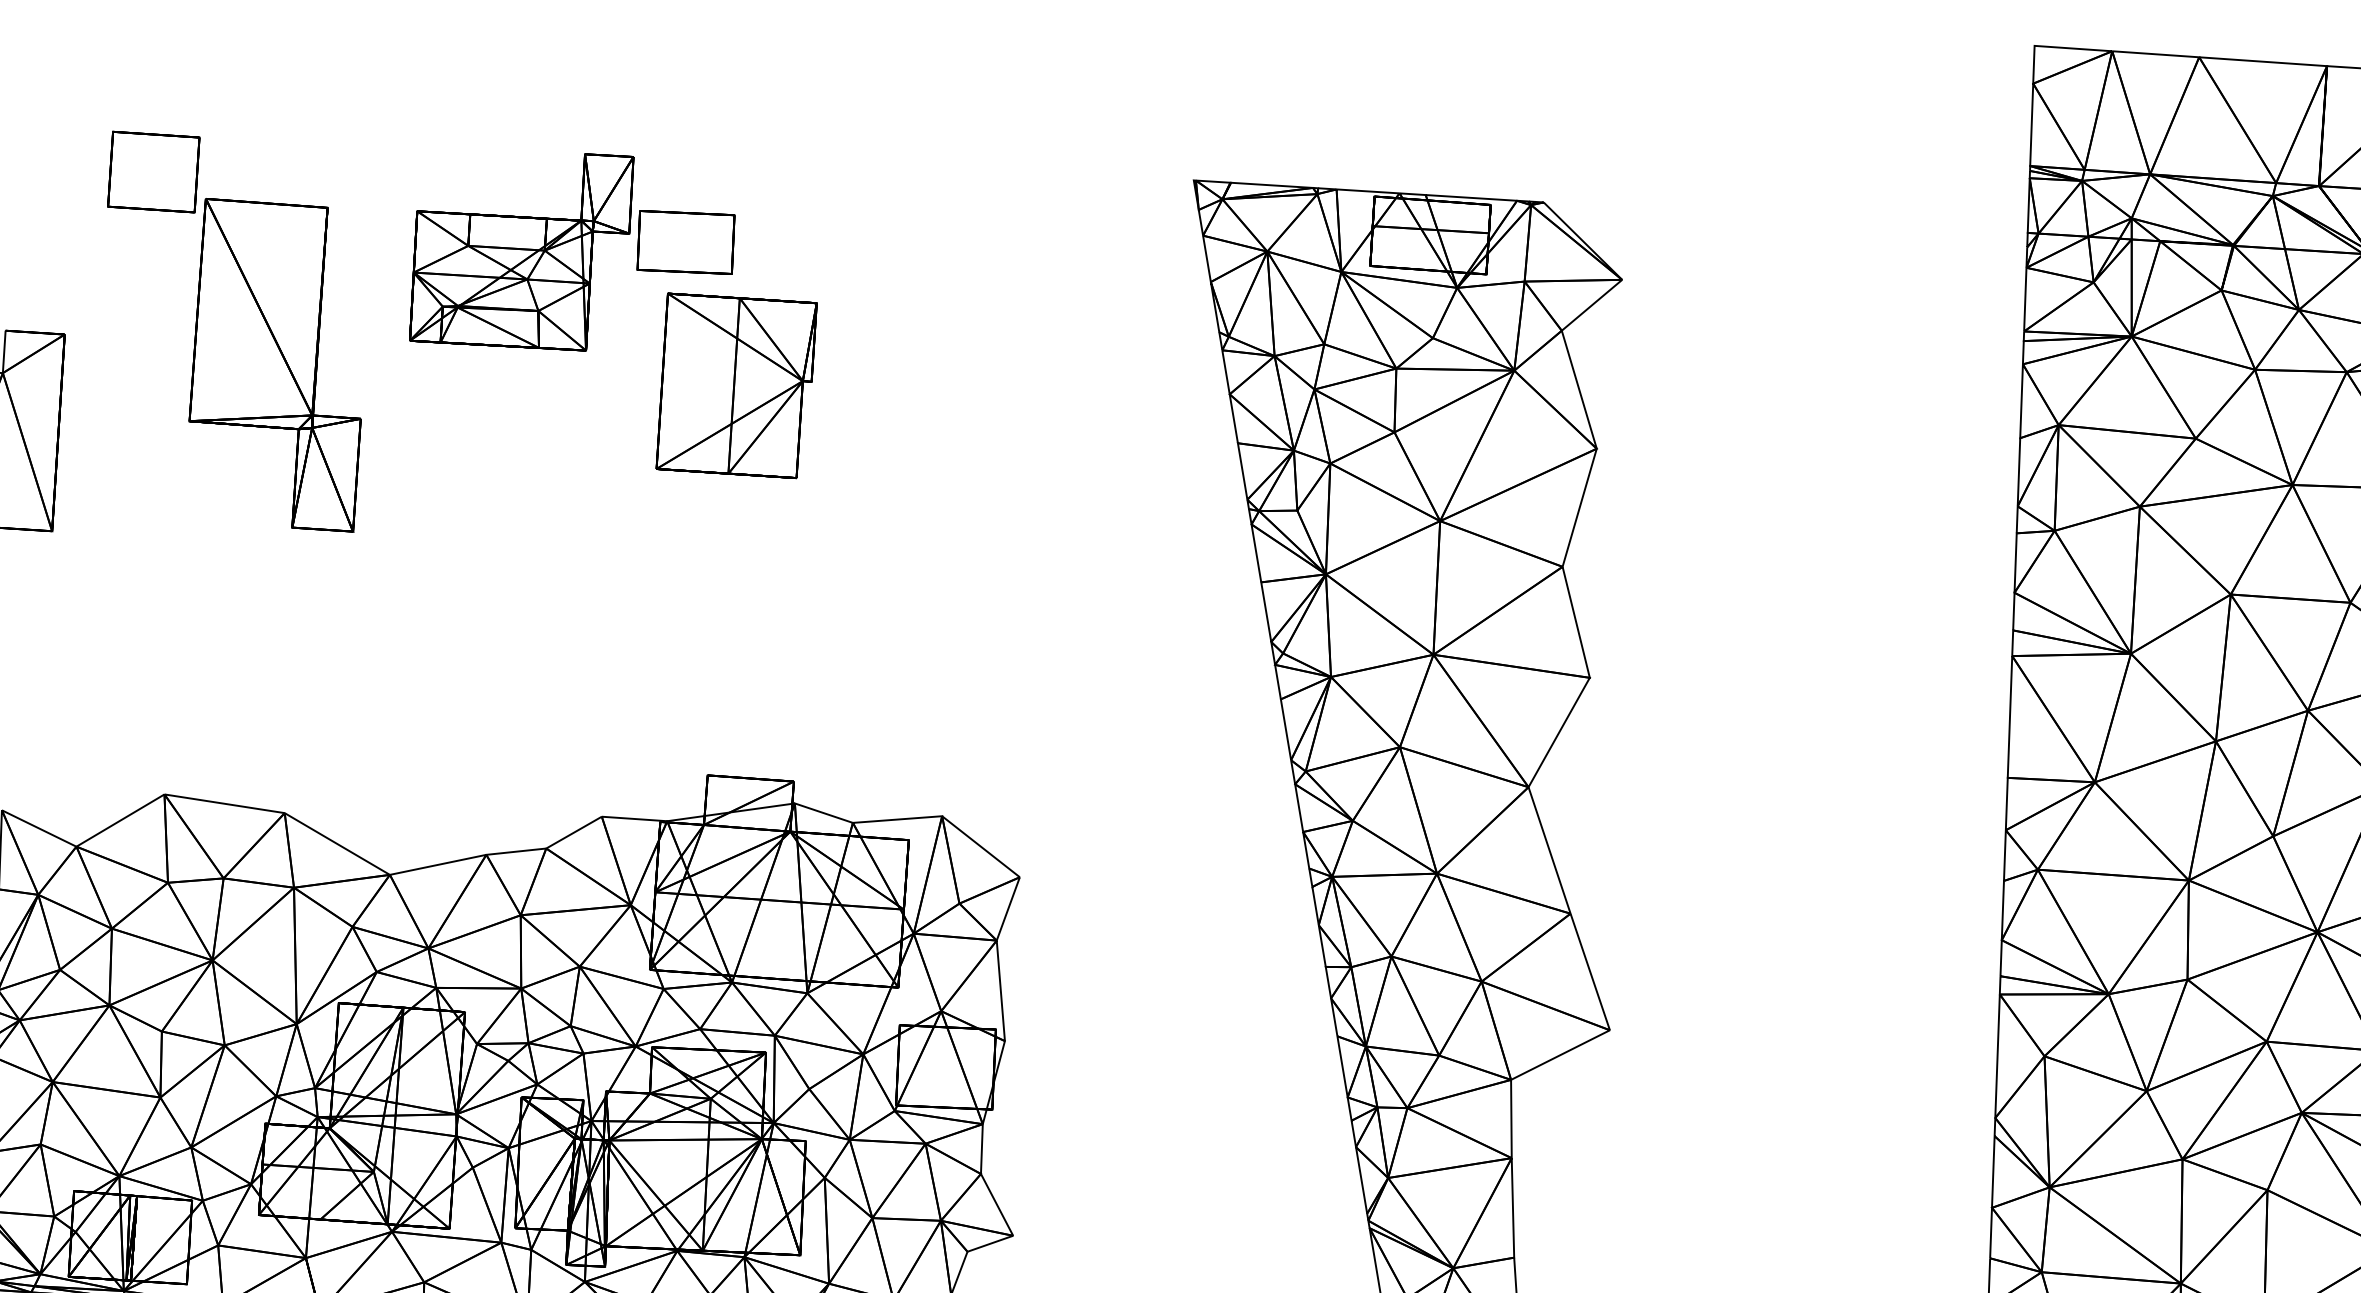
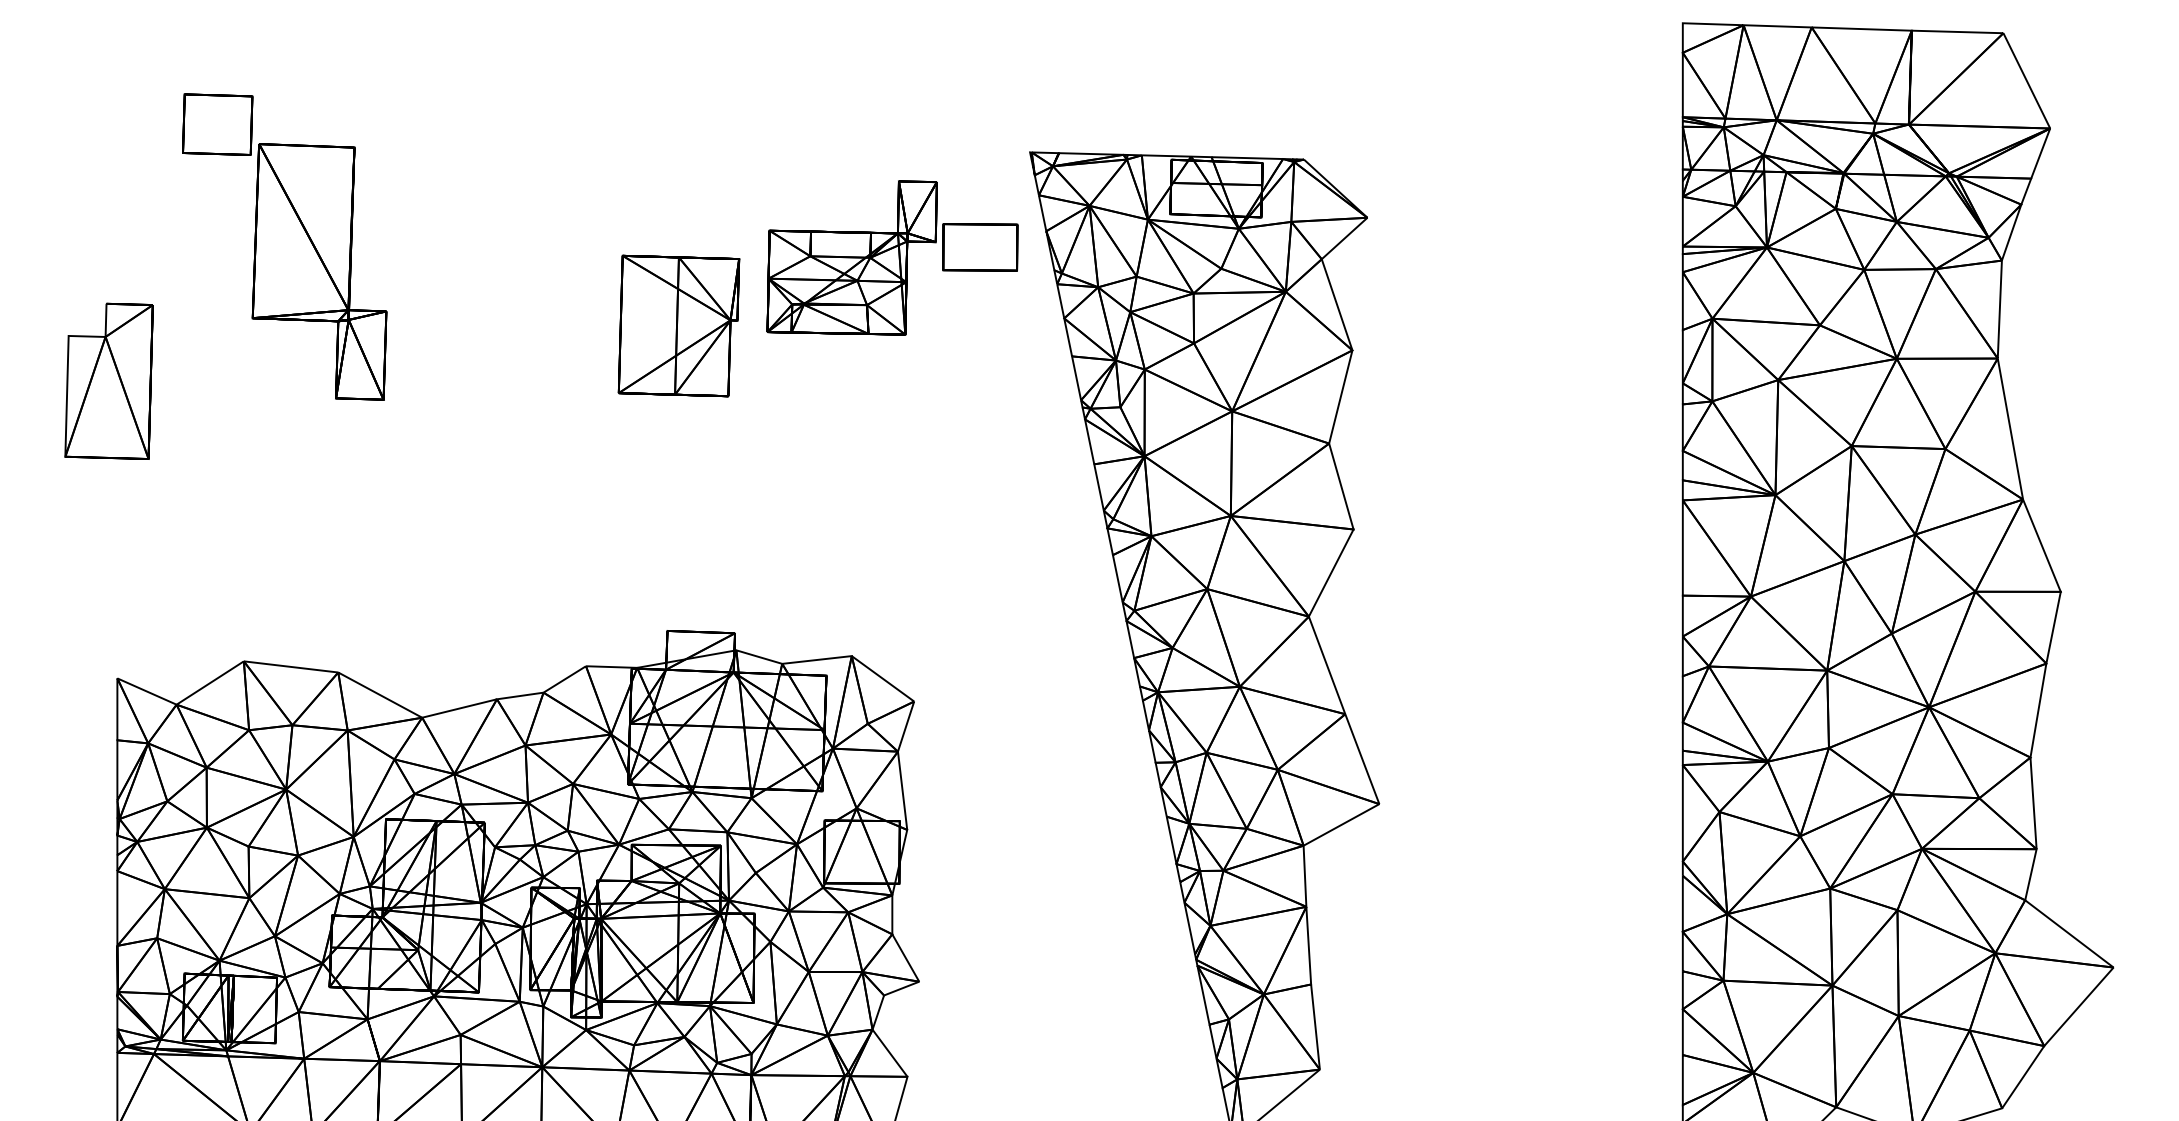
part: (573, 251) -> (892, 257), moved
part: (233, 331) -> (284, 246), moved

